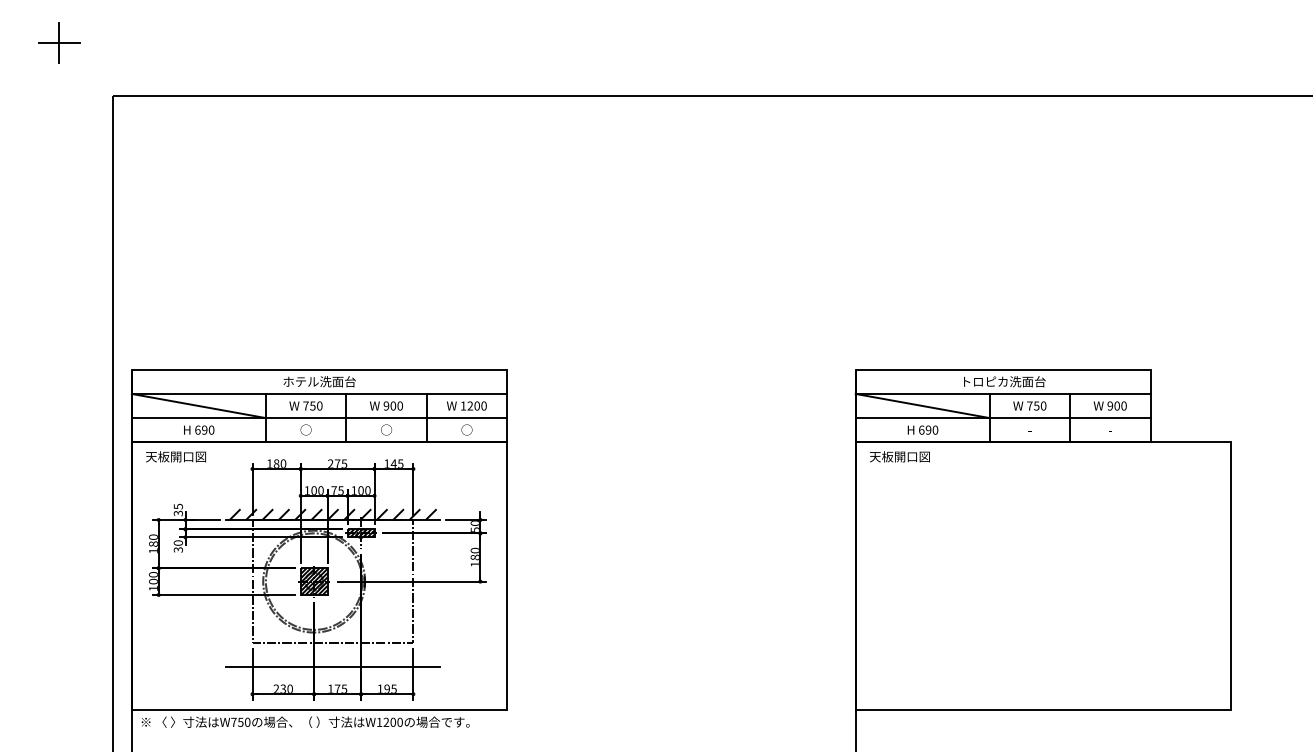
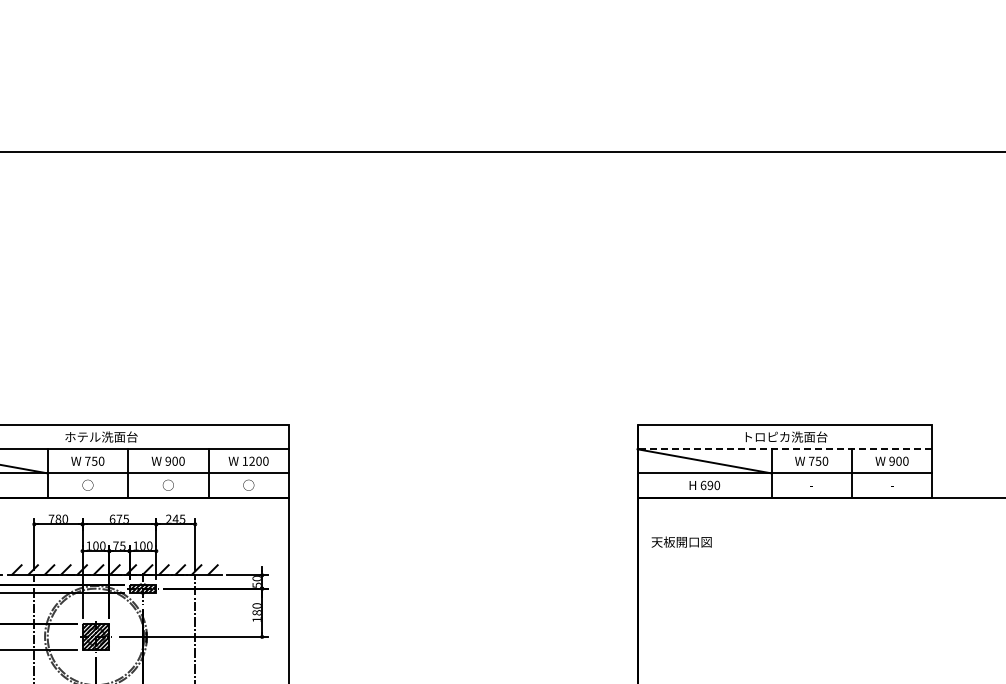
line: (1002, 393) -> (784, 448), solid -> dashed
text: (899, 456) -> (681, 541), moved
text: (269, 463) -> (51, 518), 180 -> 780
text: (330, 463) -> (112, 518), 275 -> 675
text: (386, 463) -> (168, 518), 145 -> 245

